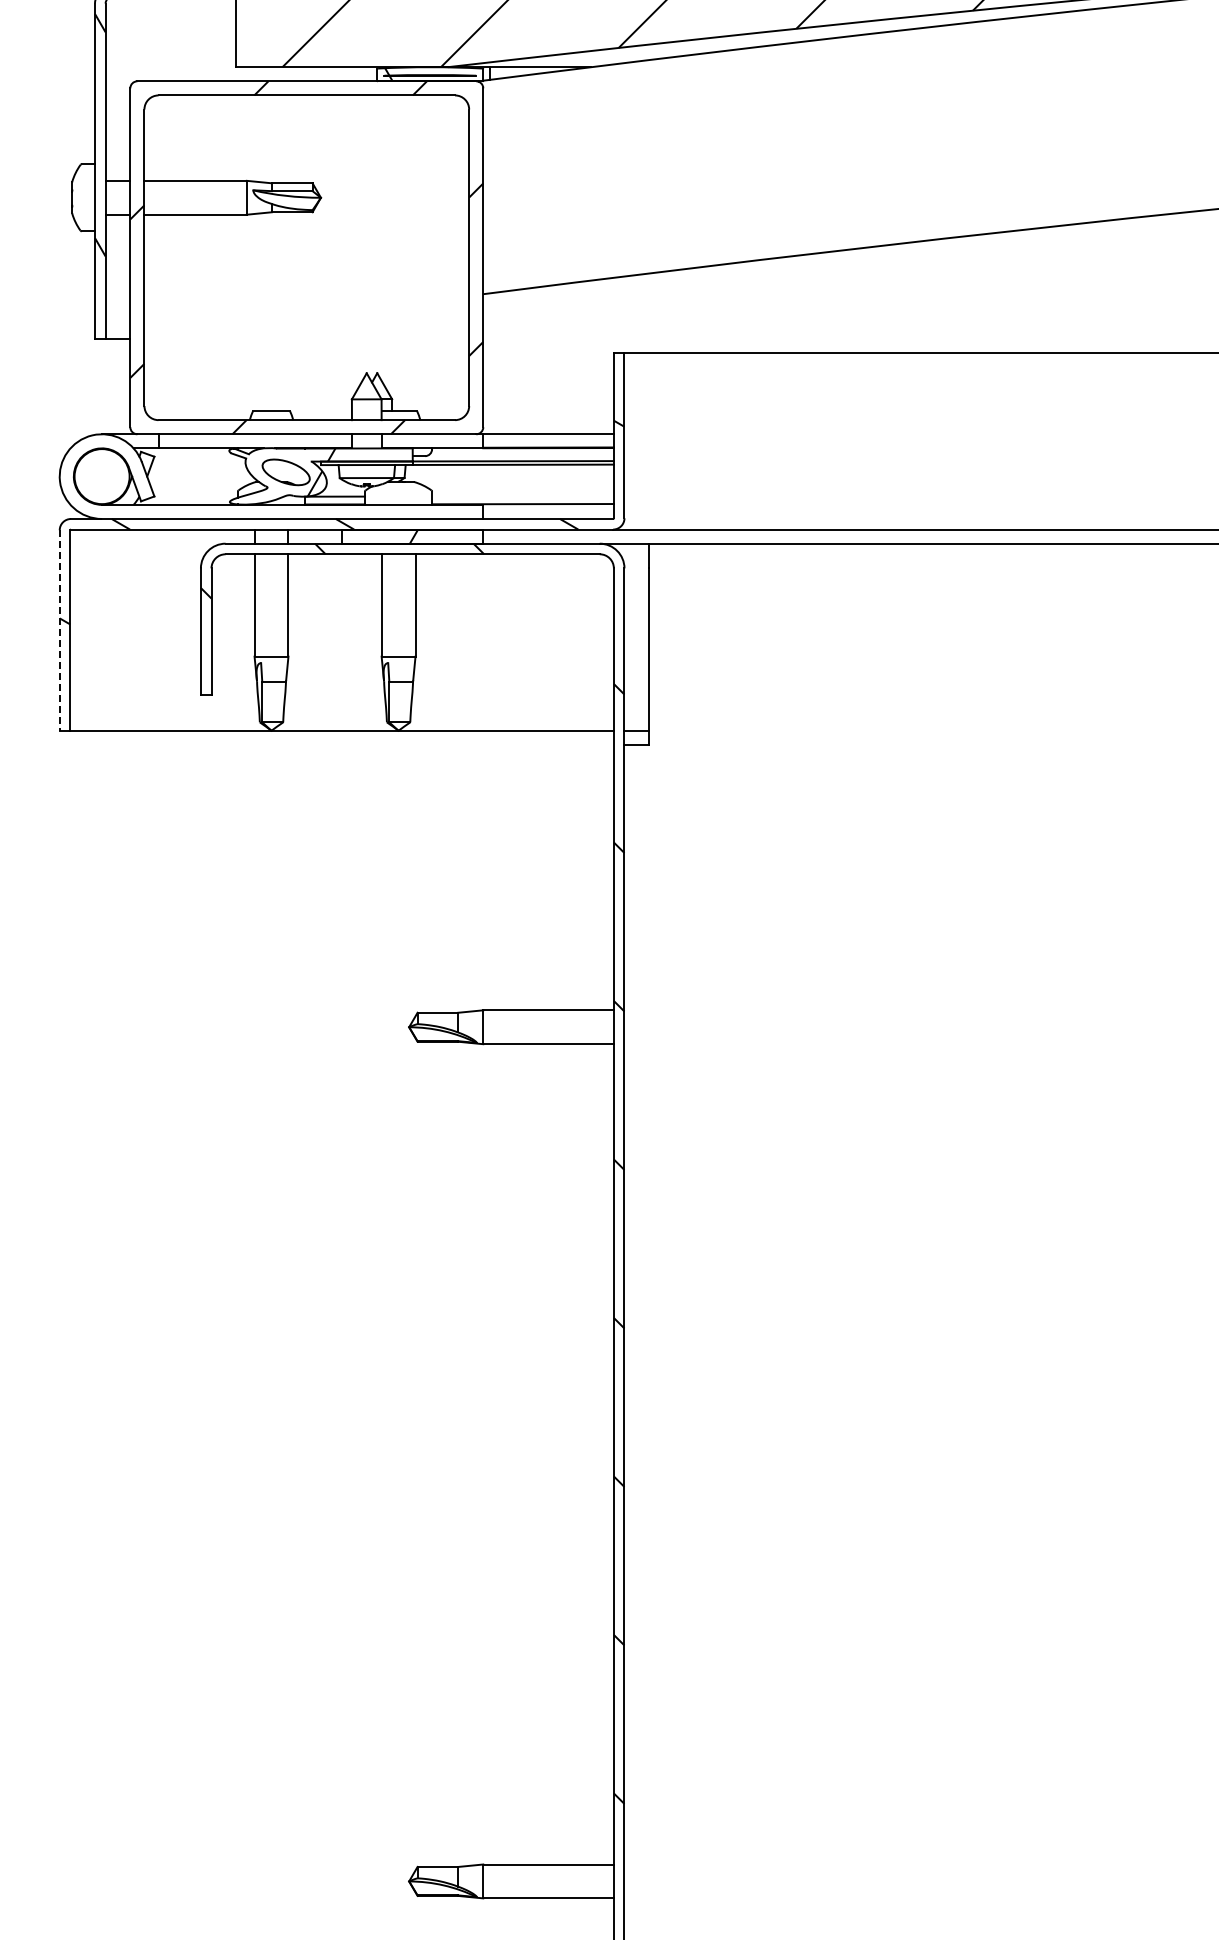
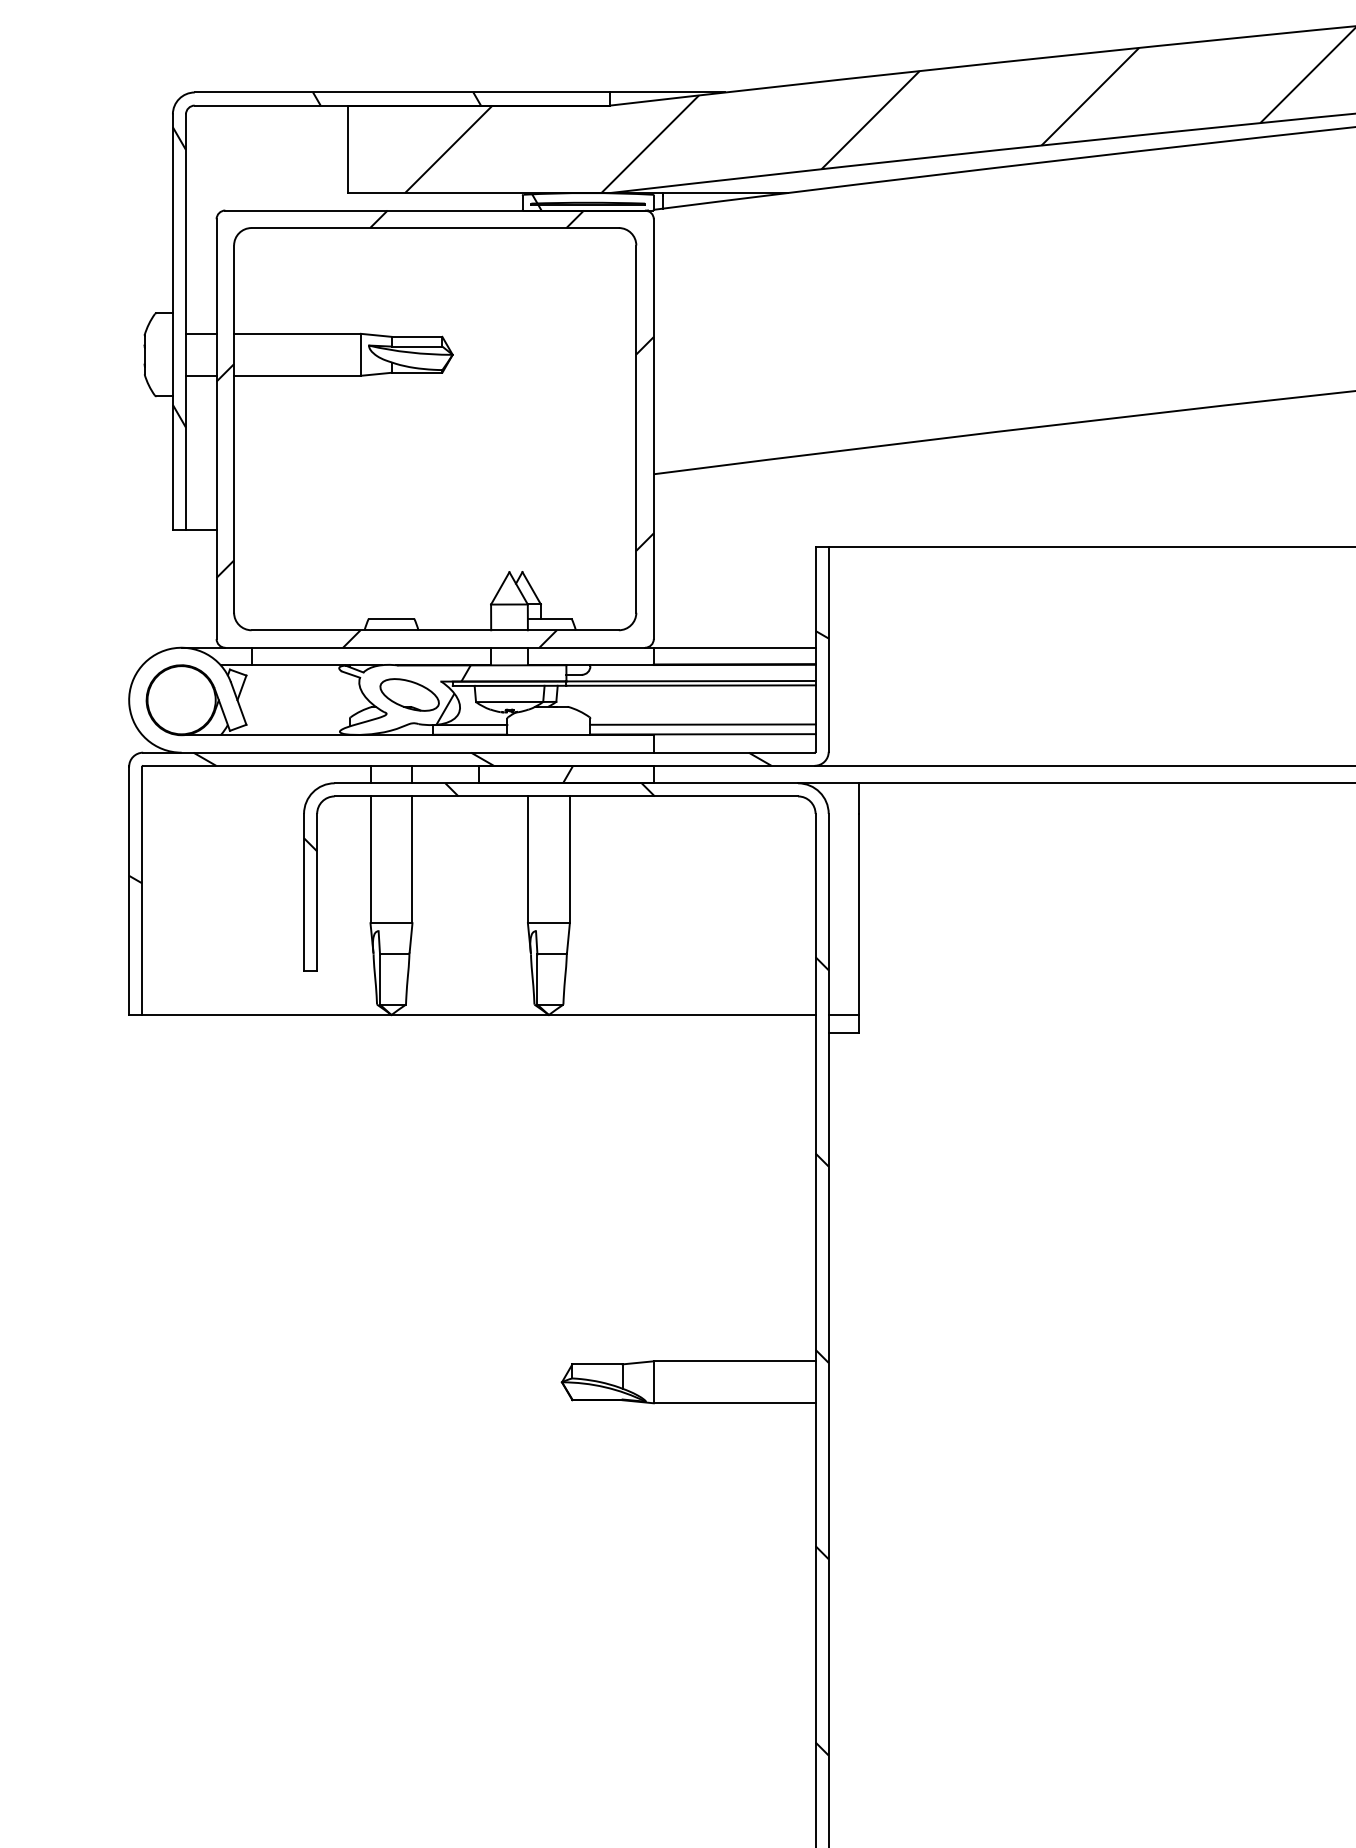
line: (522, 496) -> (702, 724), added
line: (59, 631) -> (128, 892), dashed -> solid

